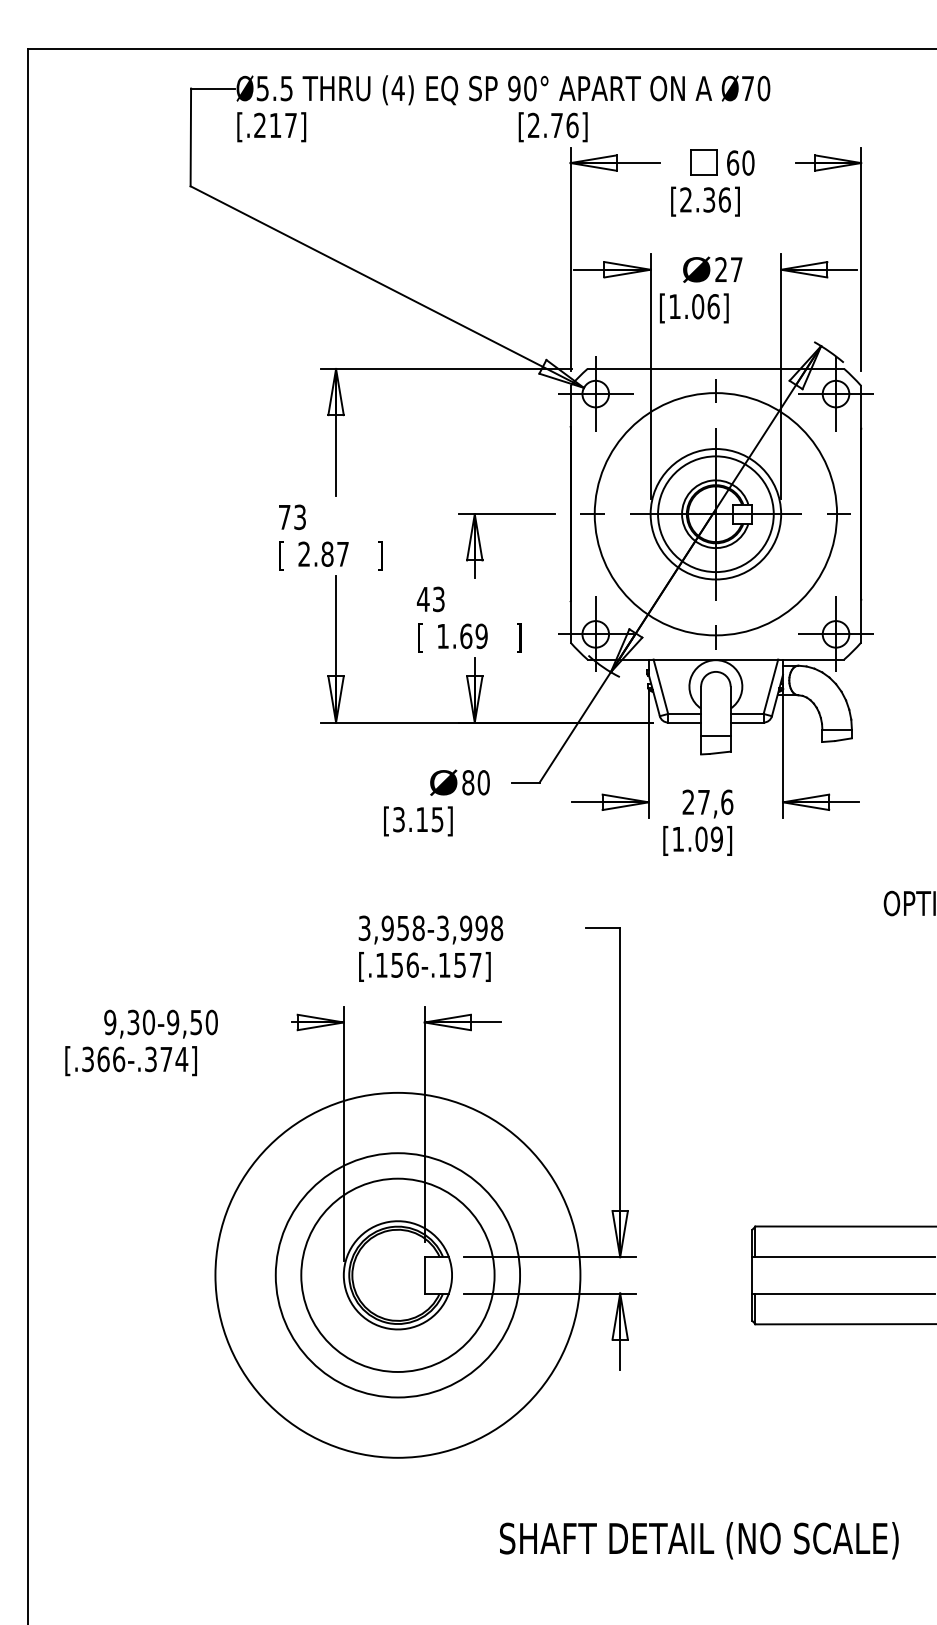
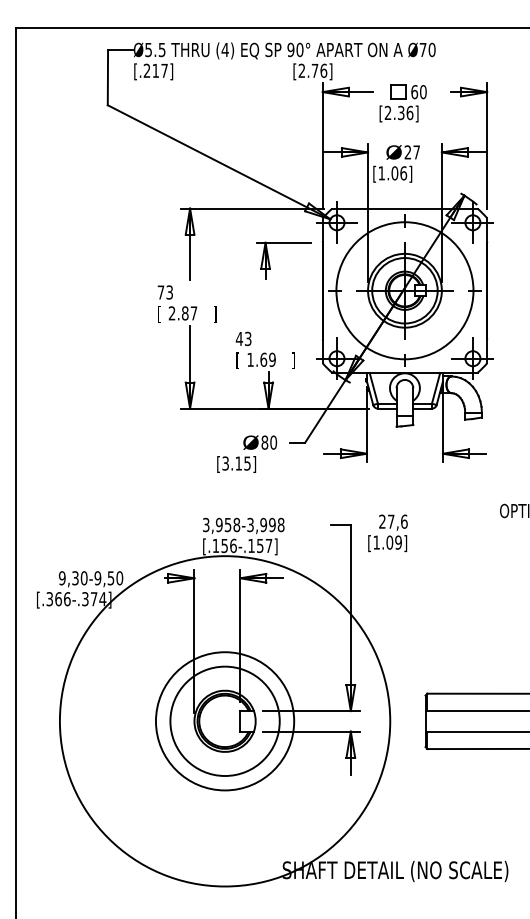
part: (483, 552) -> (270, 264), moved
text: (697, 823) -> (387, 533), moved
circle: (396, 1275) -> (224, 721), size x1.6

